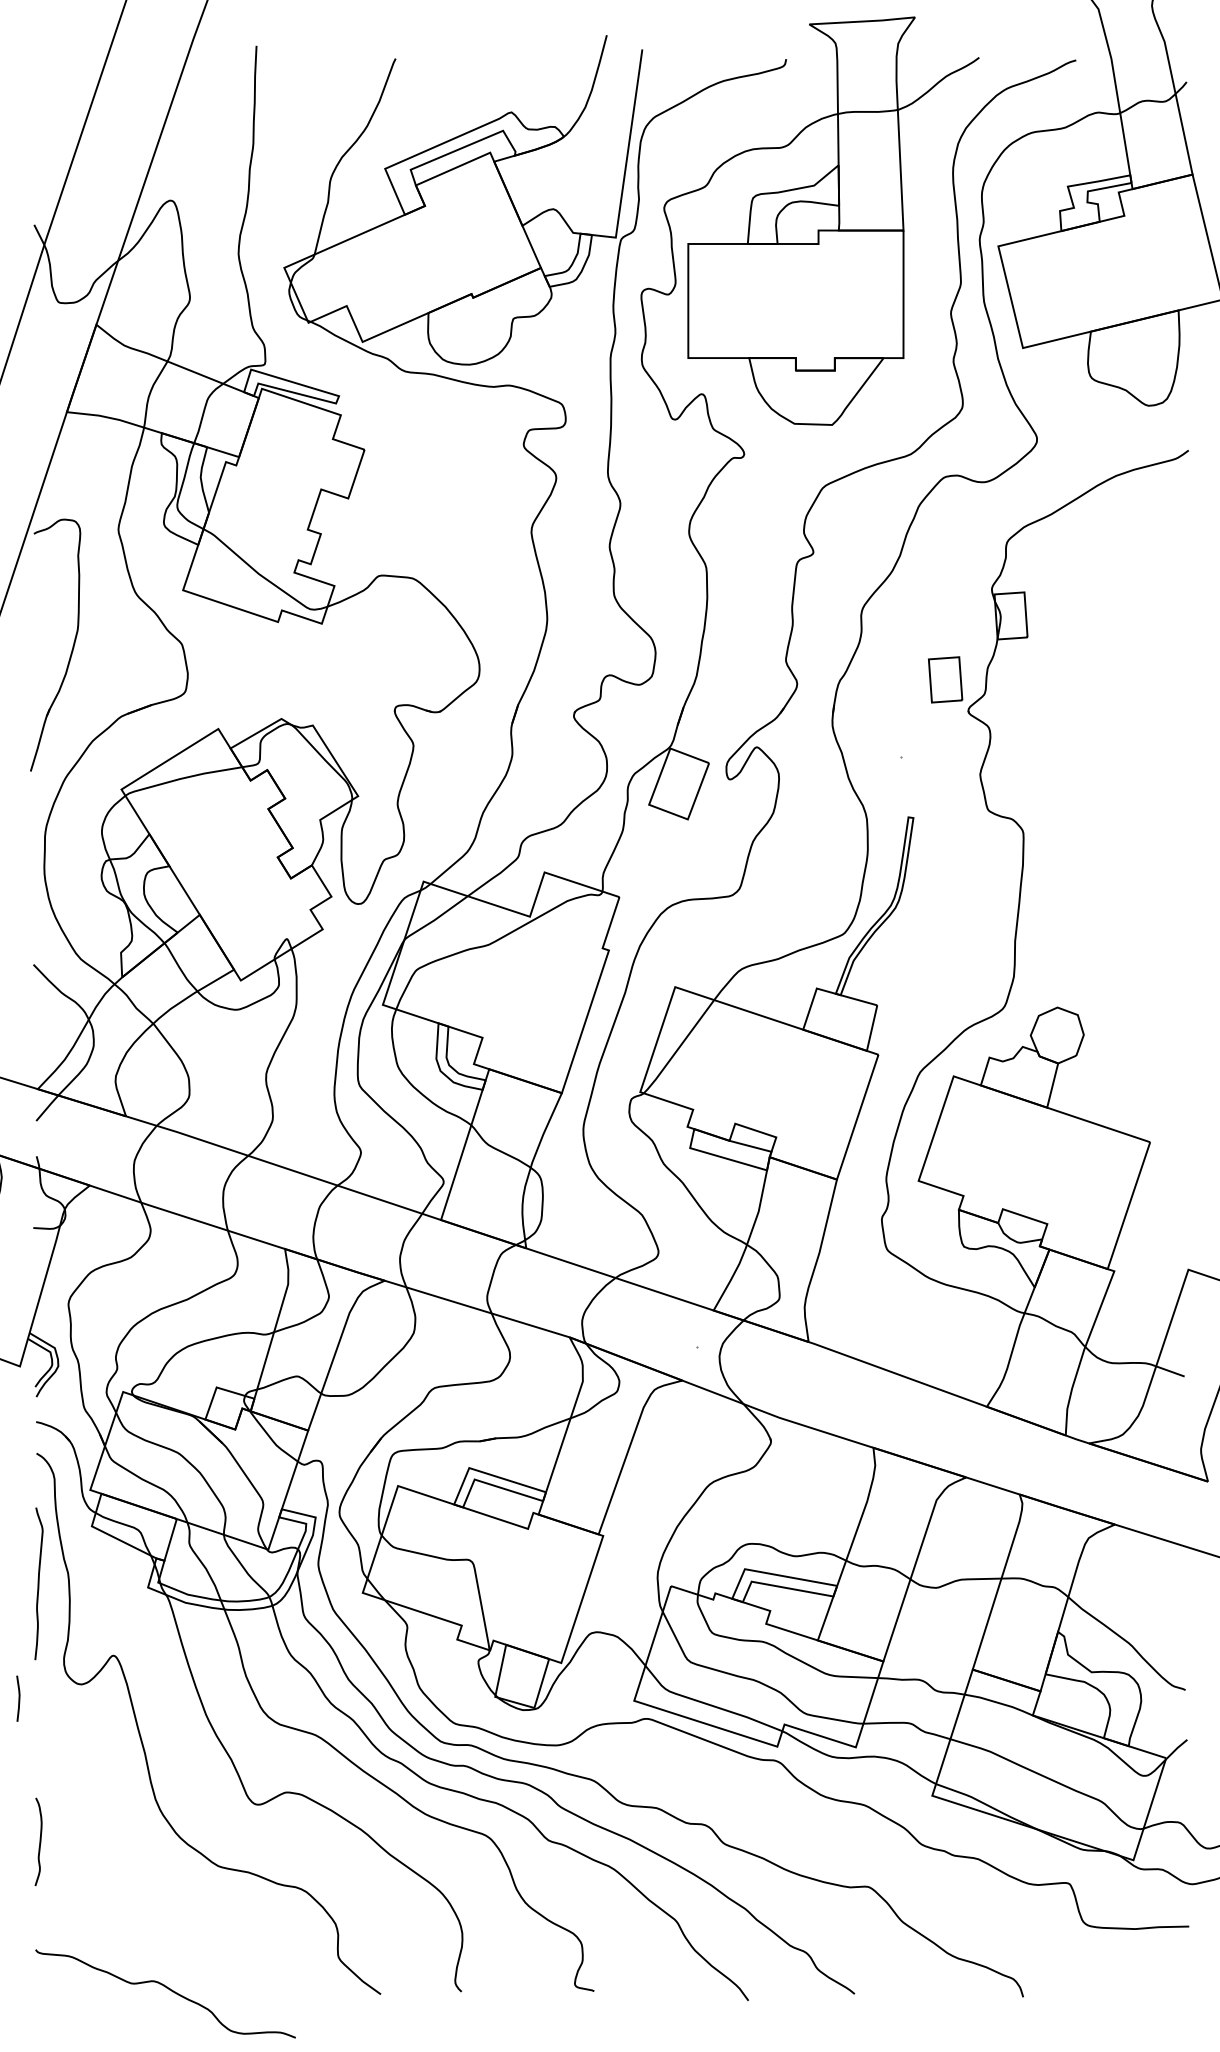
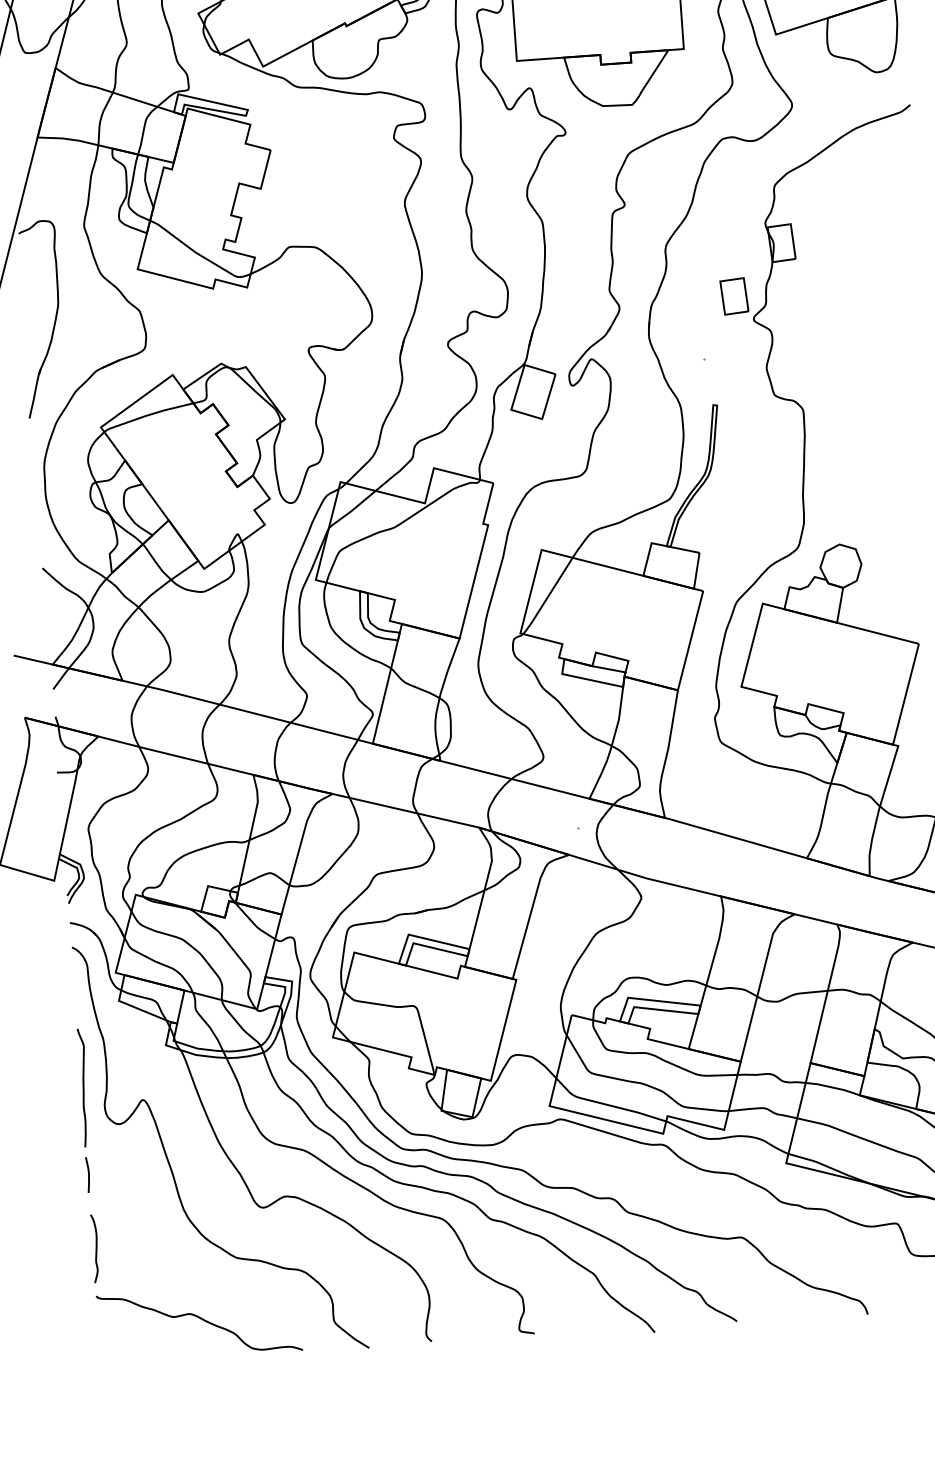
curve: (38, 1583) -> (83, 1087), moved
line: (18, 1698) -> (88, 1174), moved
curve: (168, 1989) -> (201, 1319), moved

